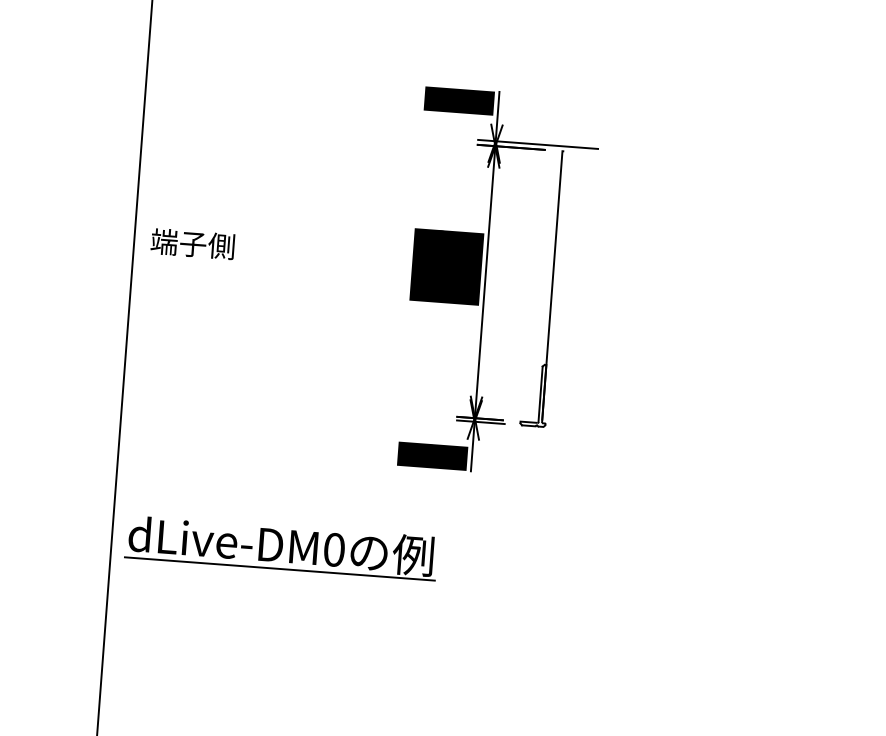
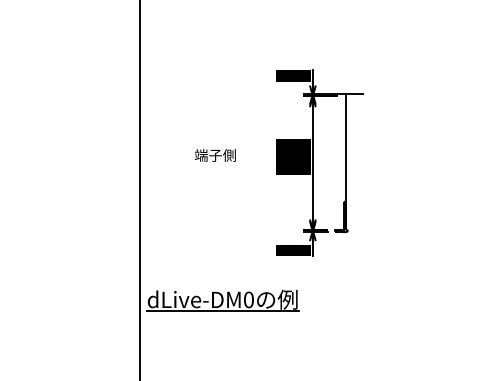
text: (191, 244) -> (214, 155), moved

